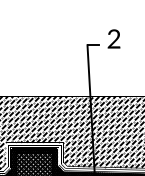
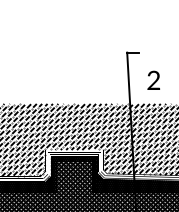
text: (113, 38) -> (153, 79), moved

